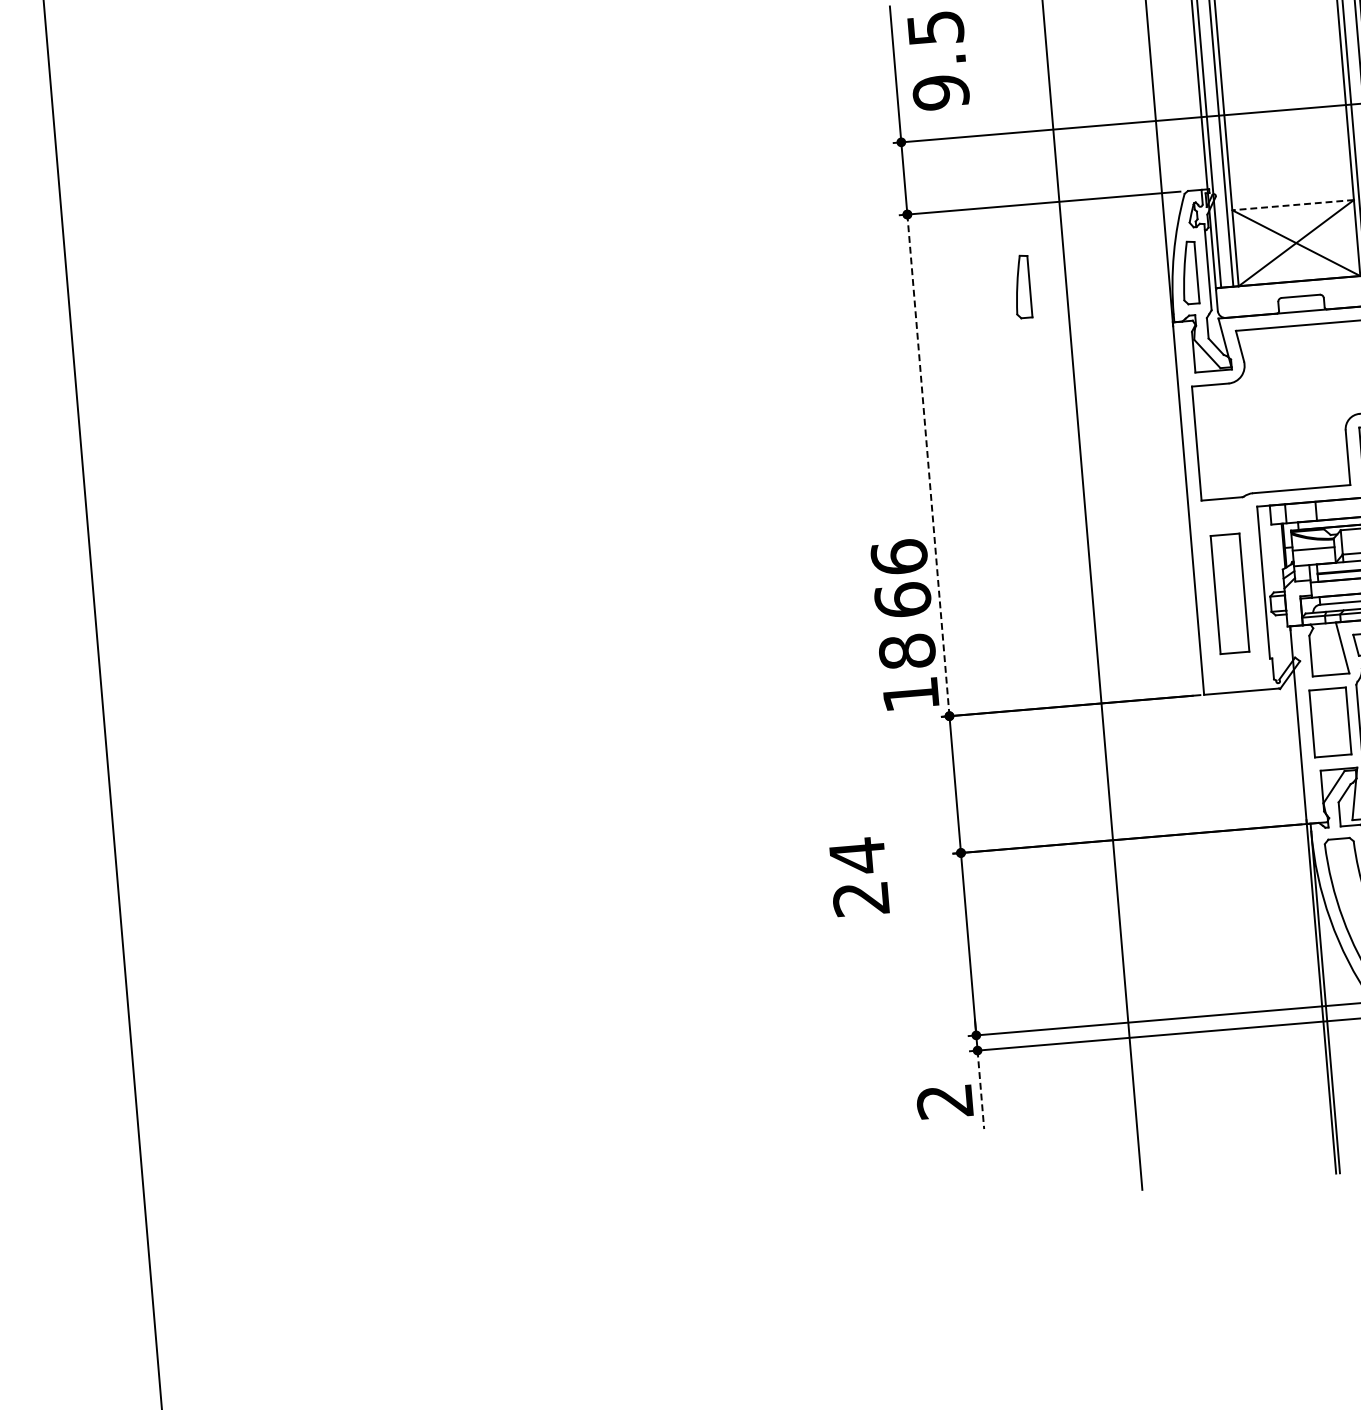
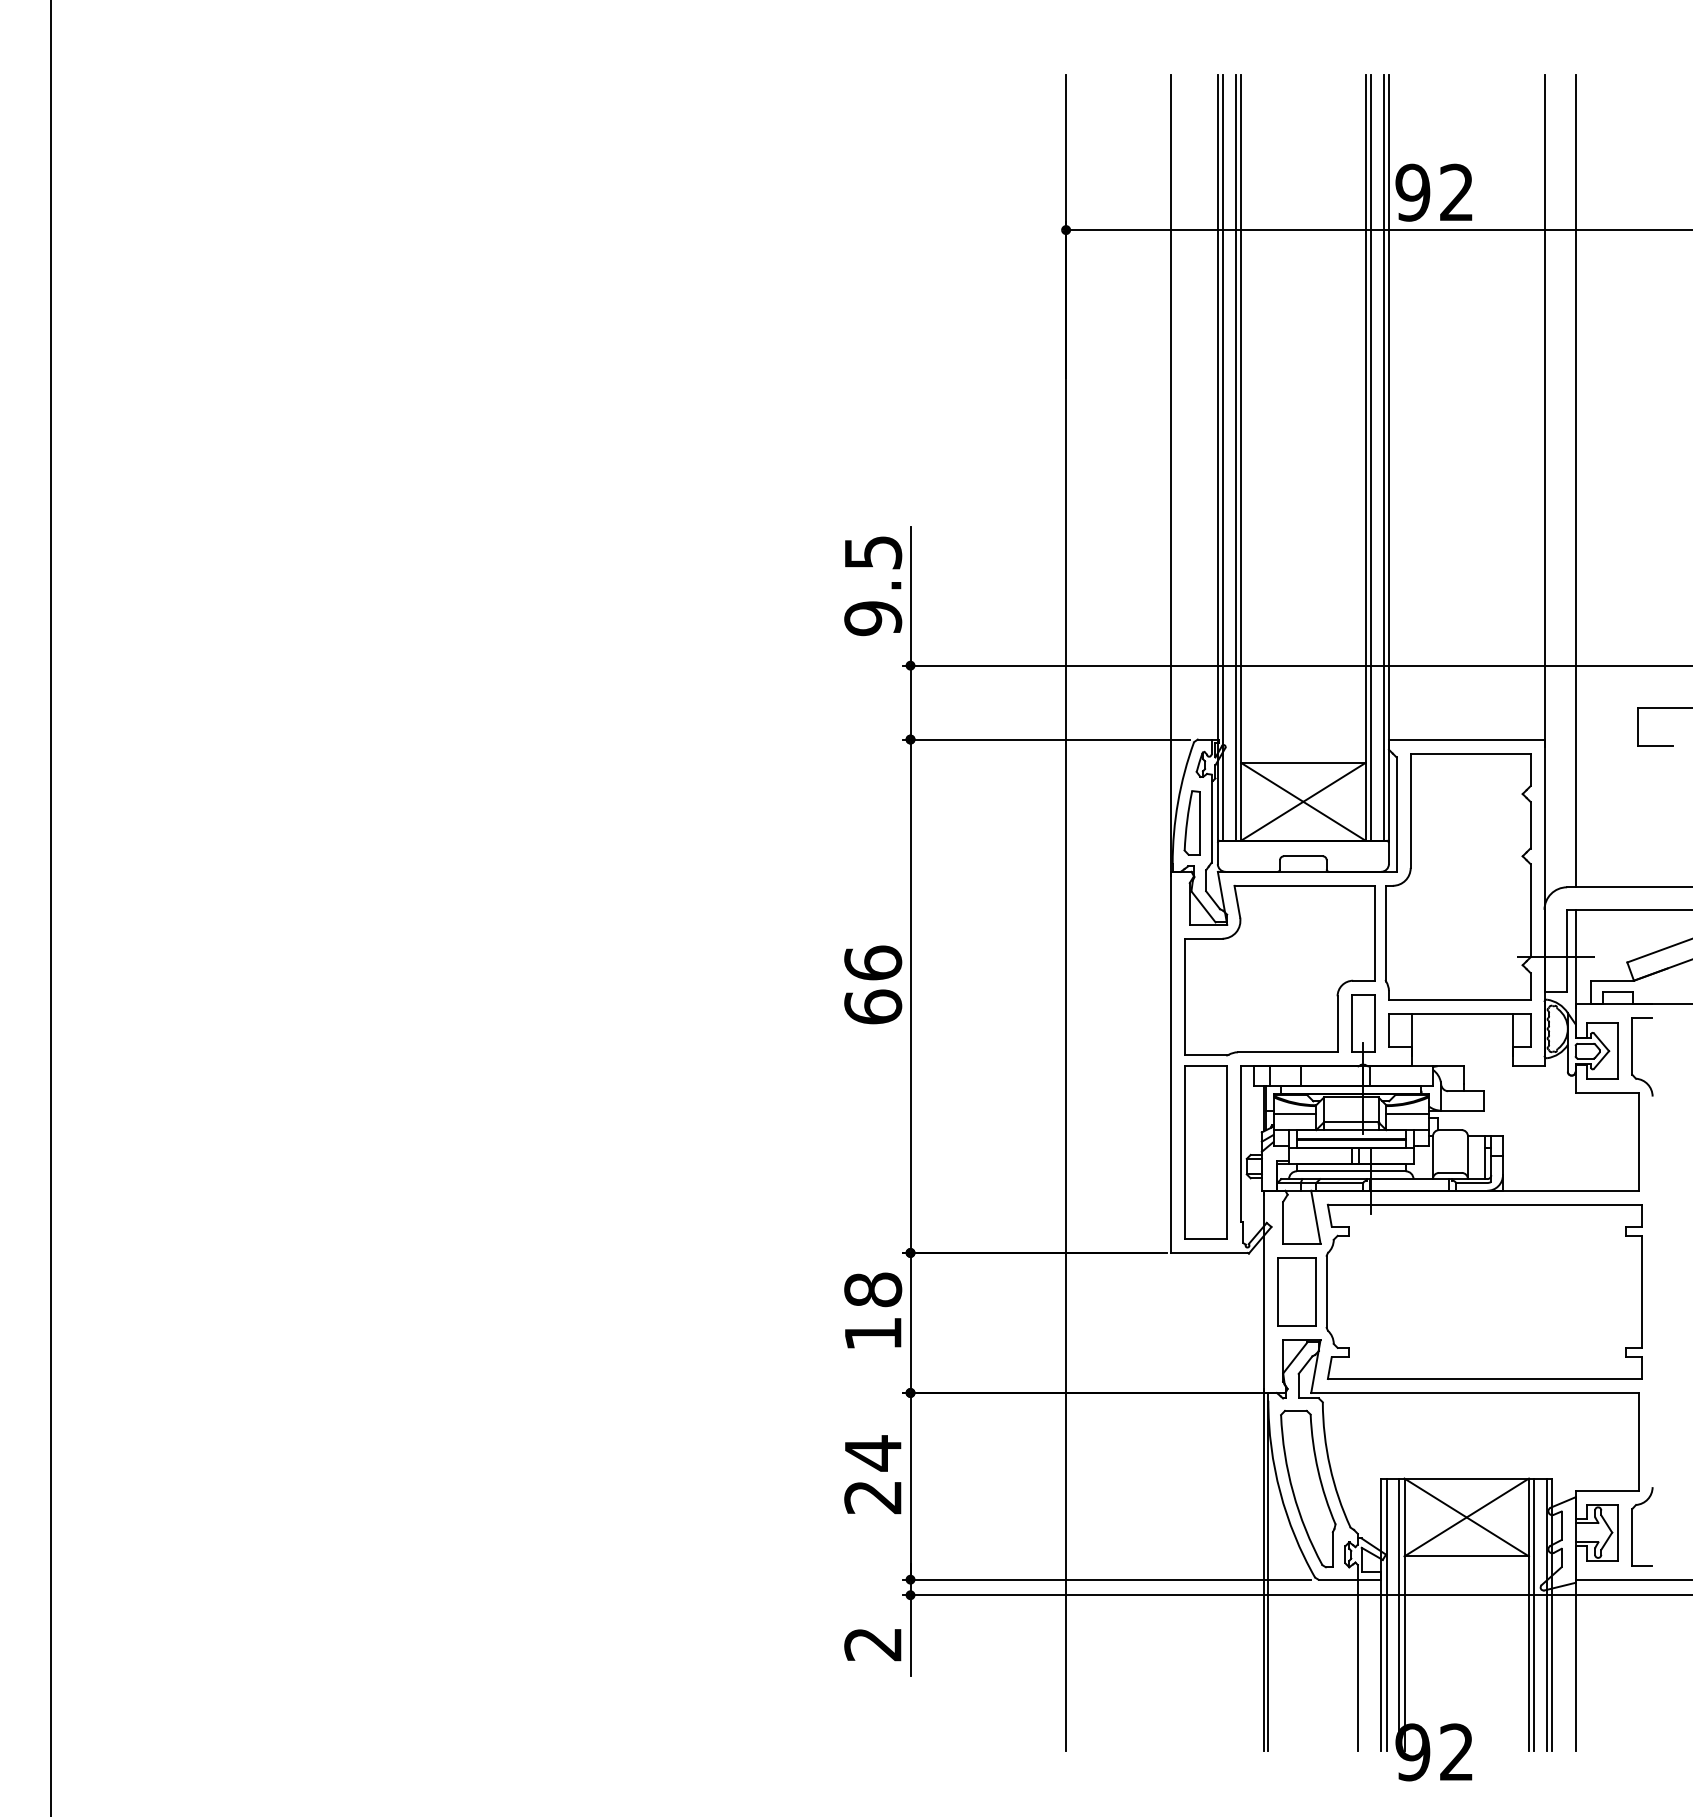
text: (938, 61) -> (873, 586), moved
line: (1292, 204) -> (1302, 762), dashed -> solid
part: (1021, 286) -> (1020, 822), removed
line: (928, 465) -> (910, 996), dashed -> solid
text: (901, 578) -> (873, 984), moved
part: (1229, 593) -> (1205, 1152), size x1.43
text: (909, 671) -> (873, 1310), moved
text: (858, 876) -> (872, 1474), moved
line: (980, 1089) -> (910, 1635), dashed -> solid

